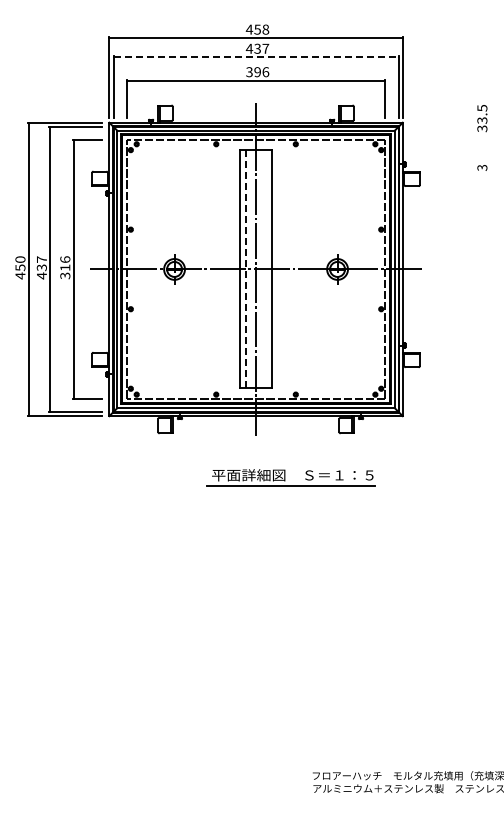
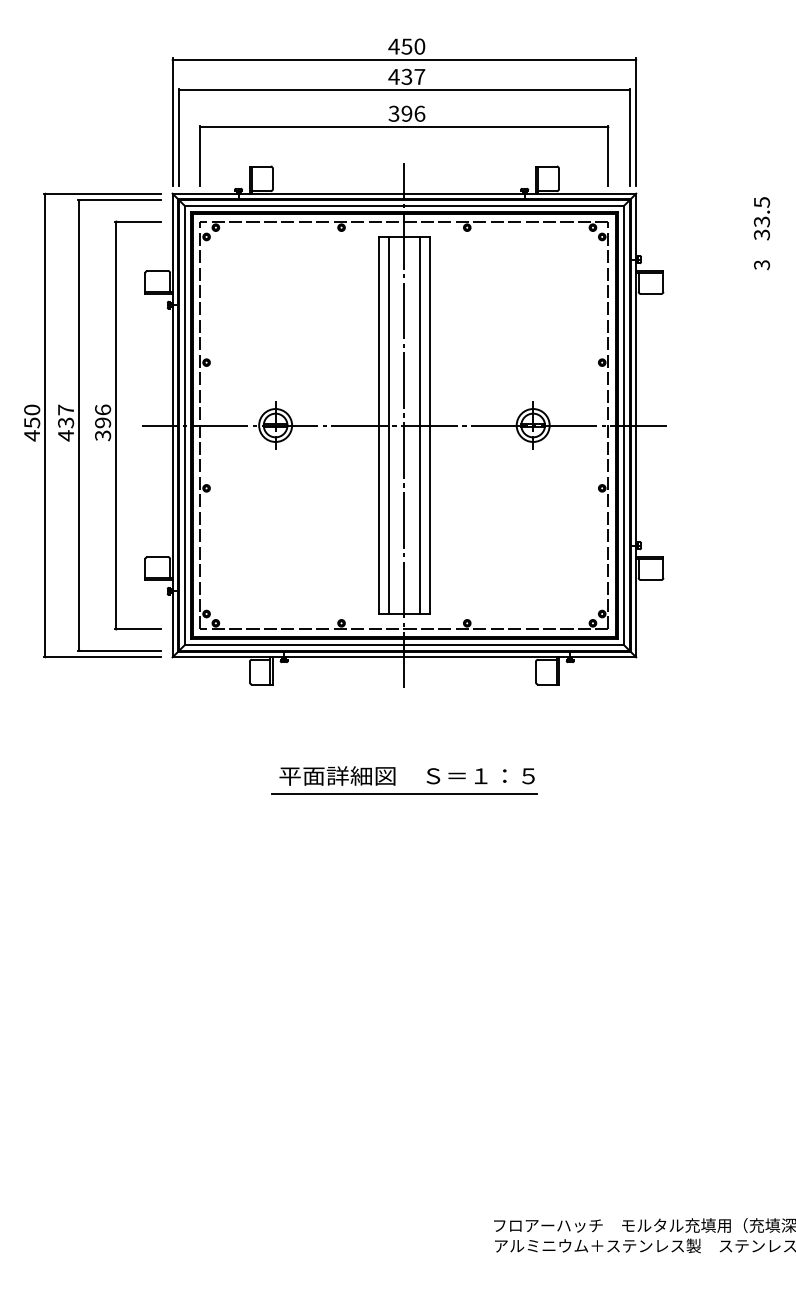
text: (265, 29) -> (419, 46), 458 -> 450
line: (256, 57) -> (405, 90), dashed -> solid
text: (482, 118) -> (762, 218), moved
text: (65, 267) -> (103, 422), 316 -> 396
line: (246, 269) -> (389, 425), dashed -> solid
line: (265, 269) -> (419, 425), added
part: (290, 477) -> (403, 779), moved

